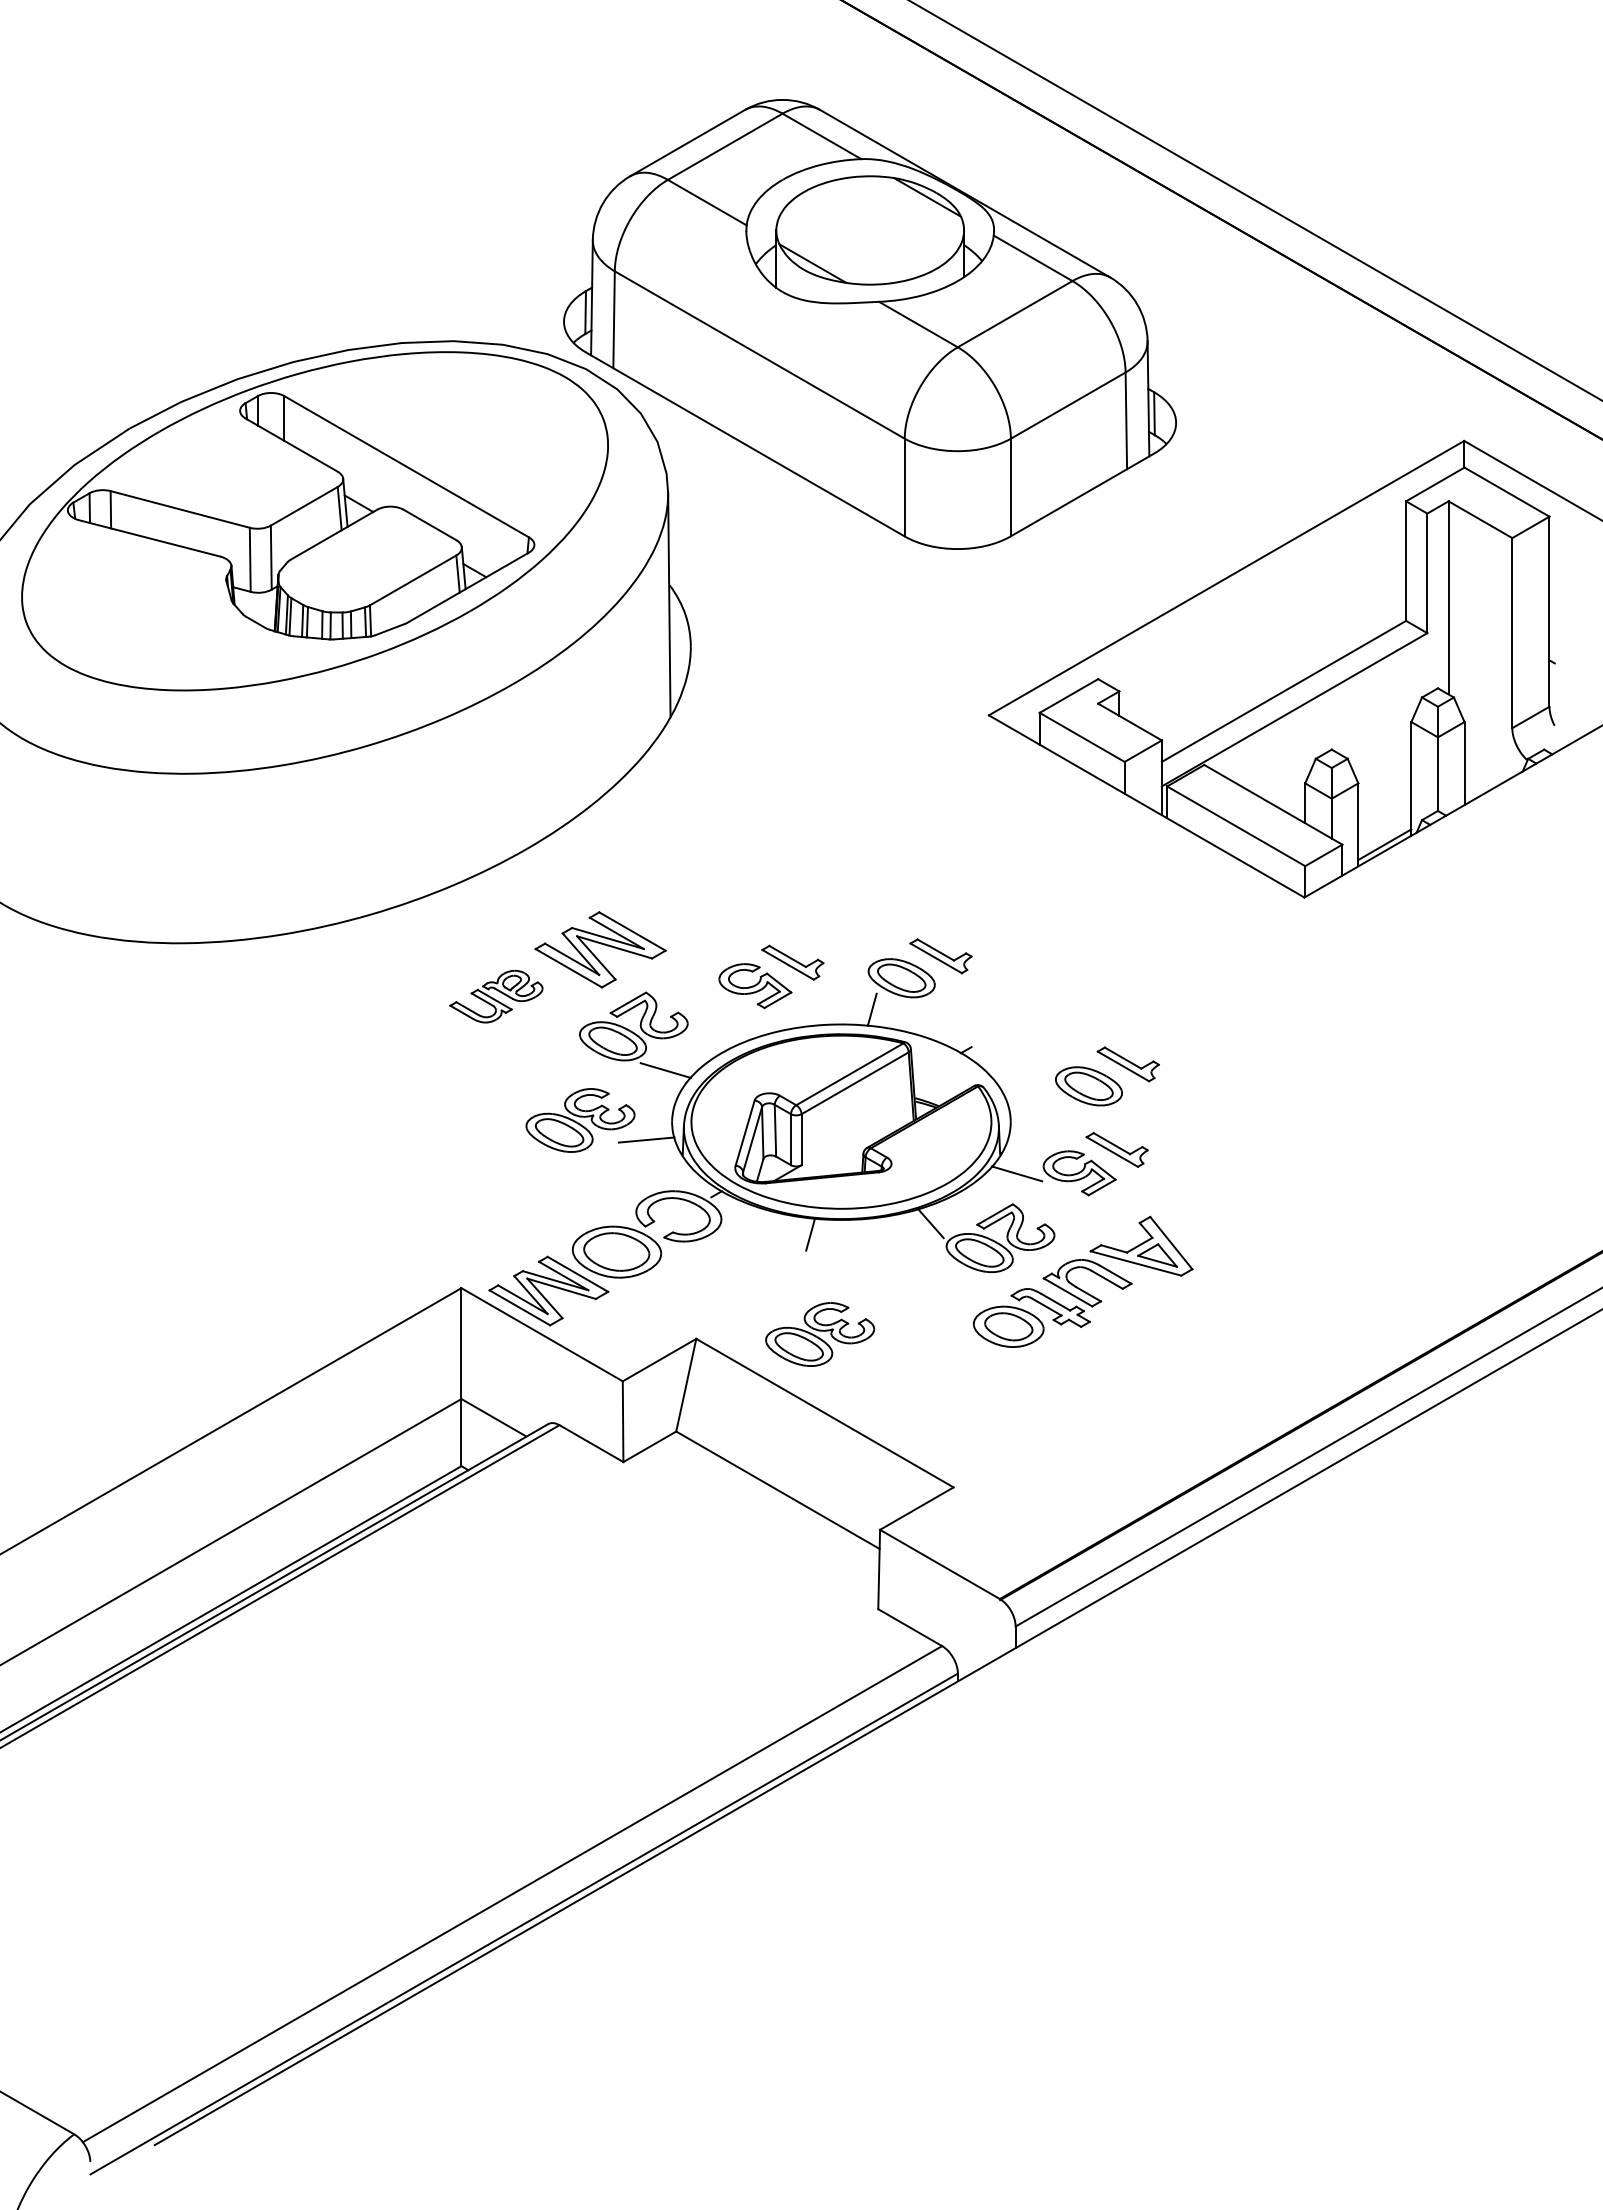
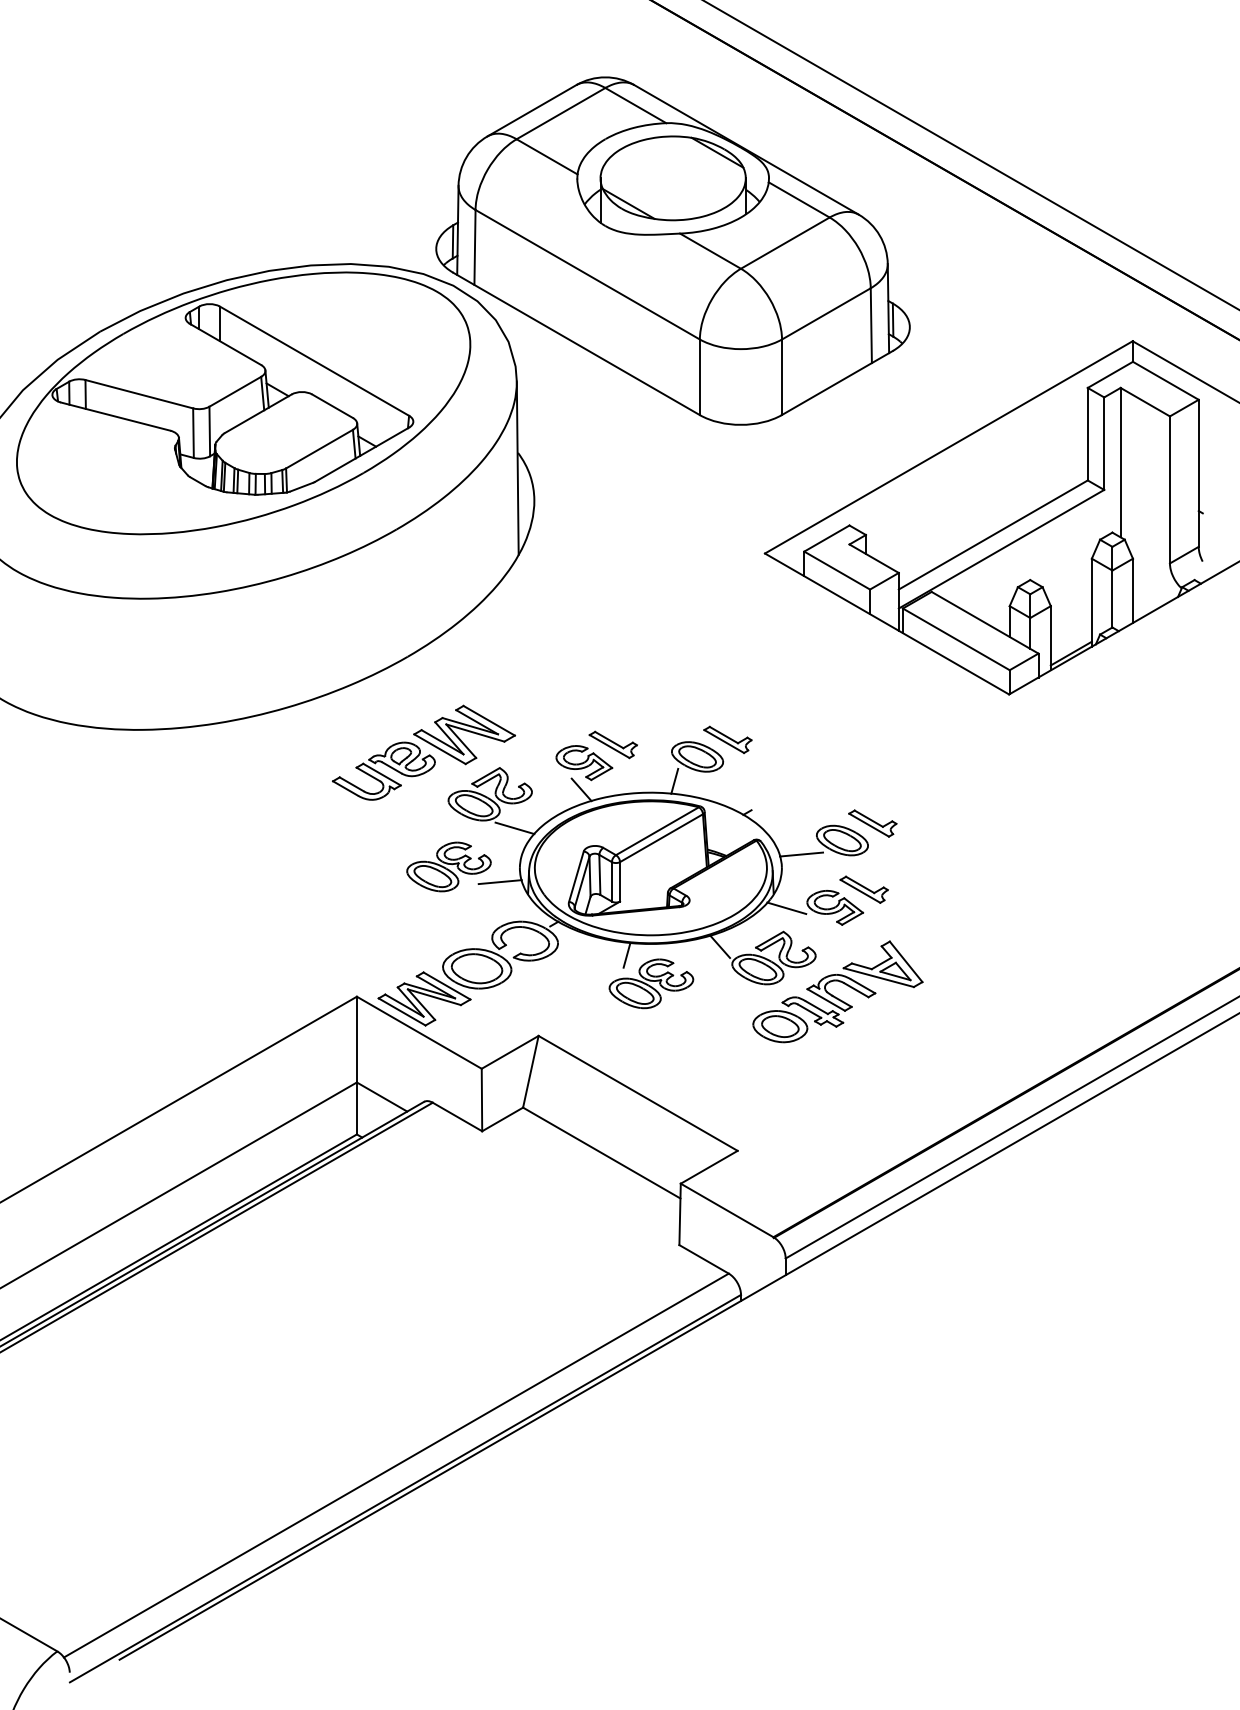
part: (496, 996) -> (384, 771), size x1.43
line: (751, 1020) -> (581, 789), added
line: (1035, 1103) -> (801, 853), added
part: (820, 1334) -> (651, 983), moved

